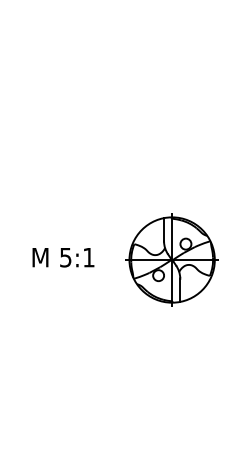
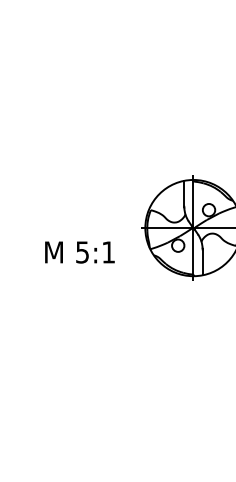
text: (63, 257) -> (79, 252), moved

